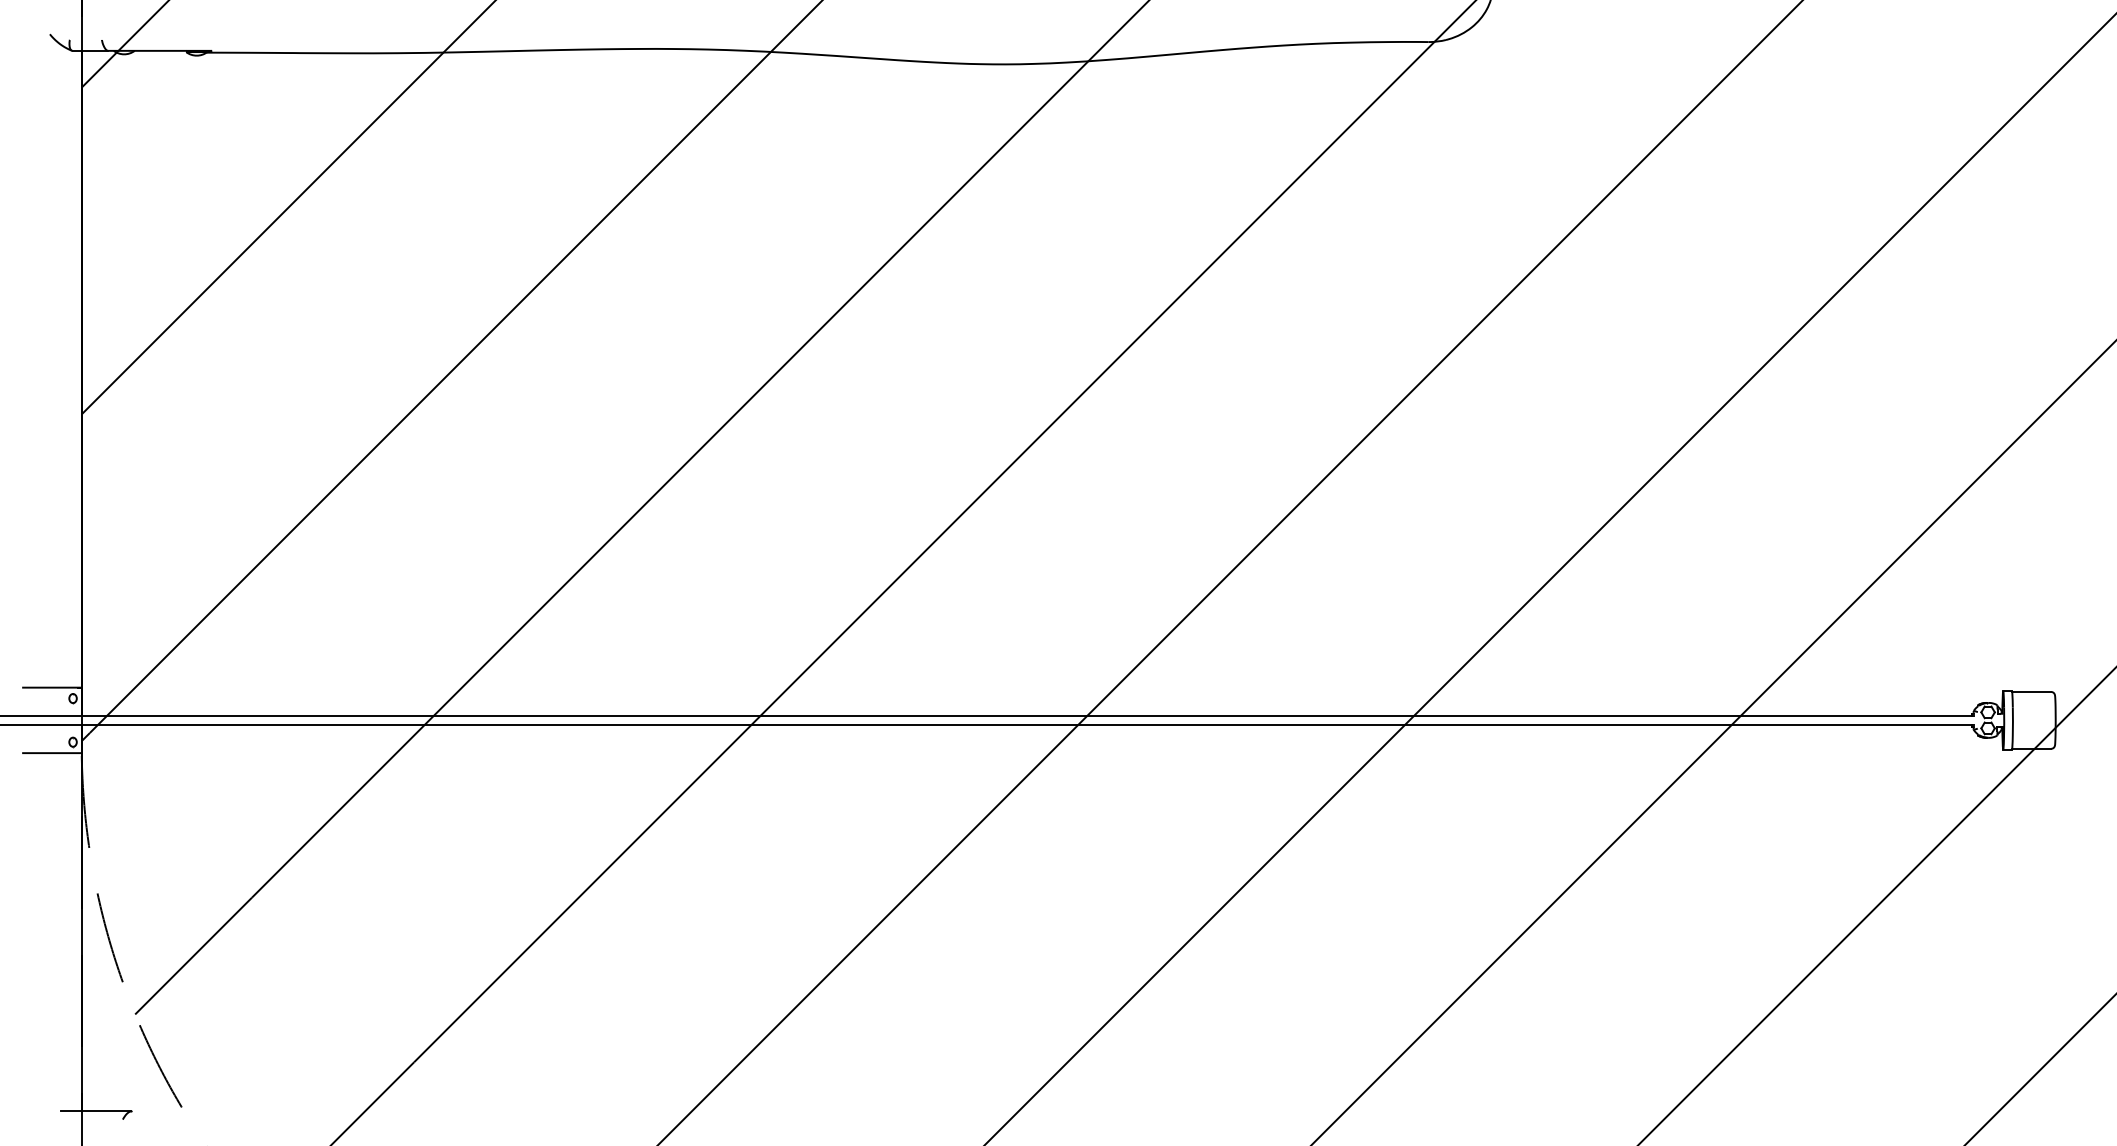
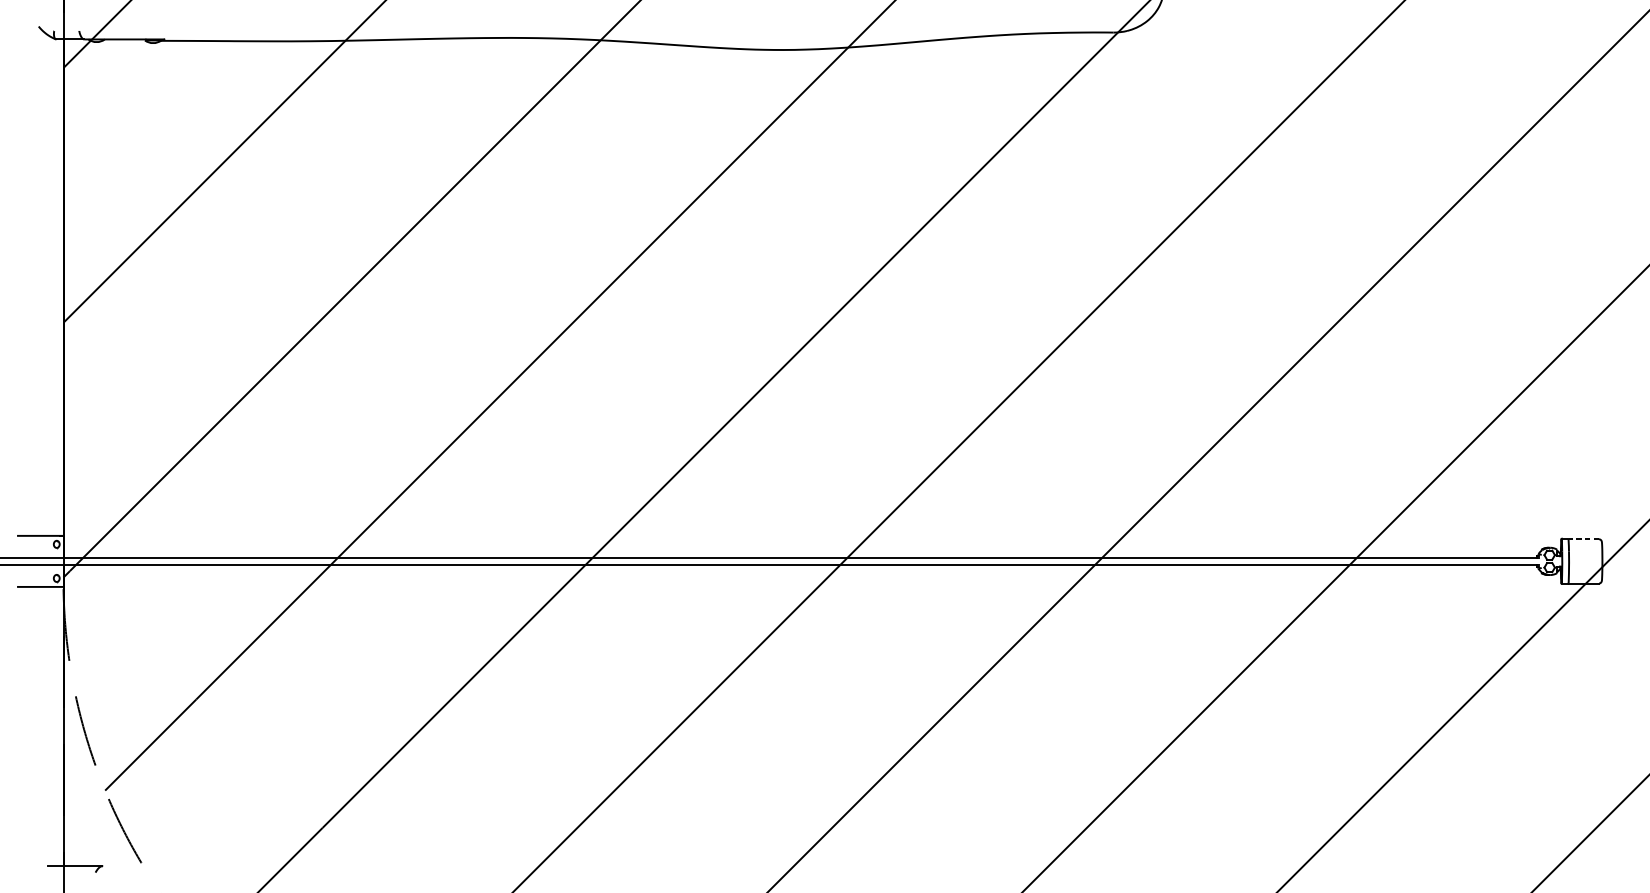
line: (2031, 692) -> (1583, 539), solid -> dashed

